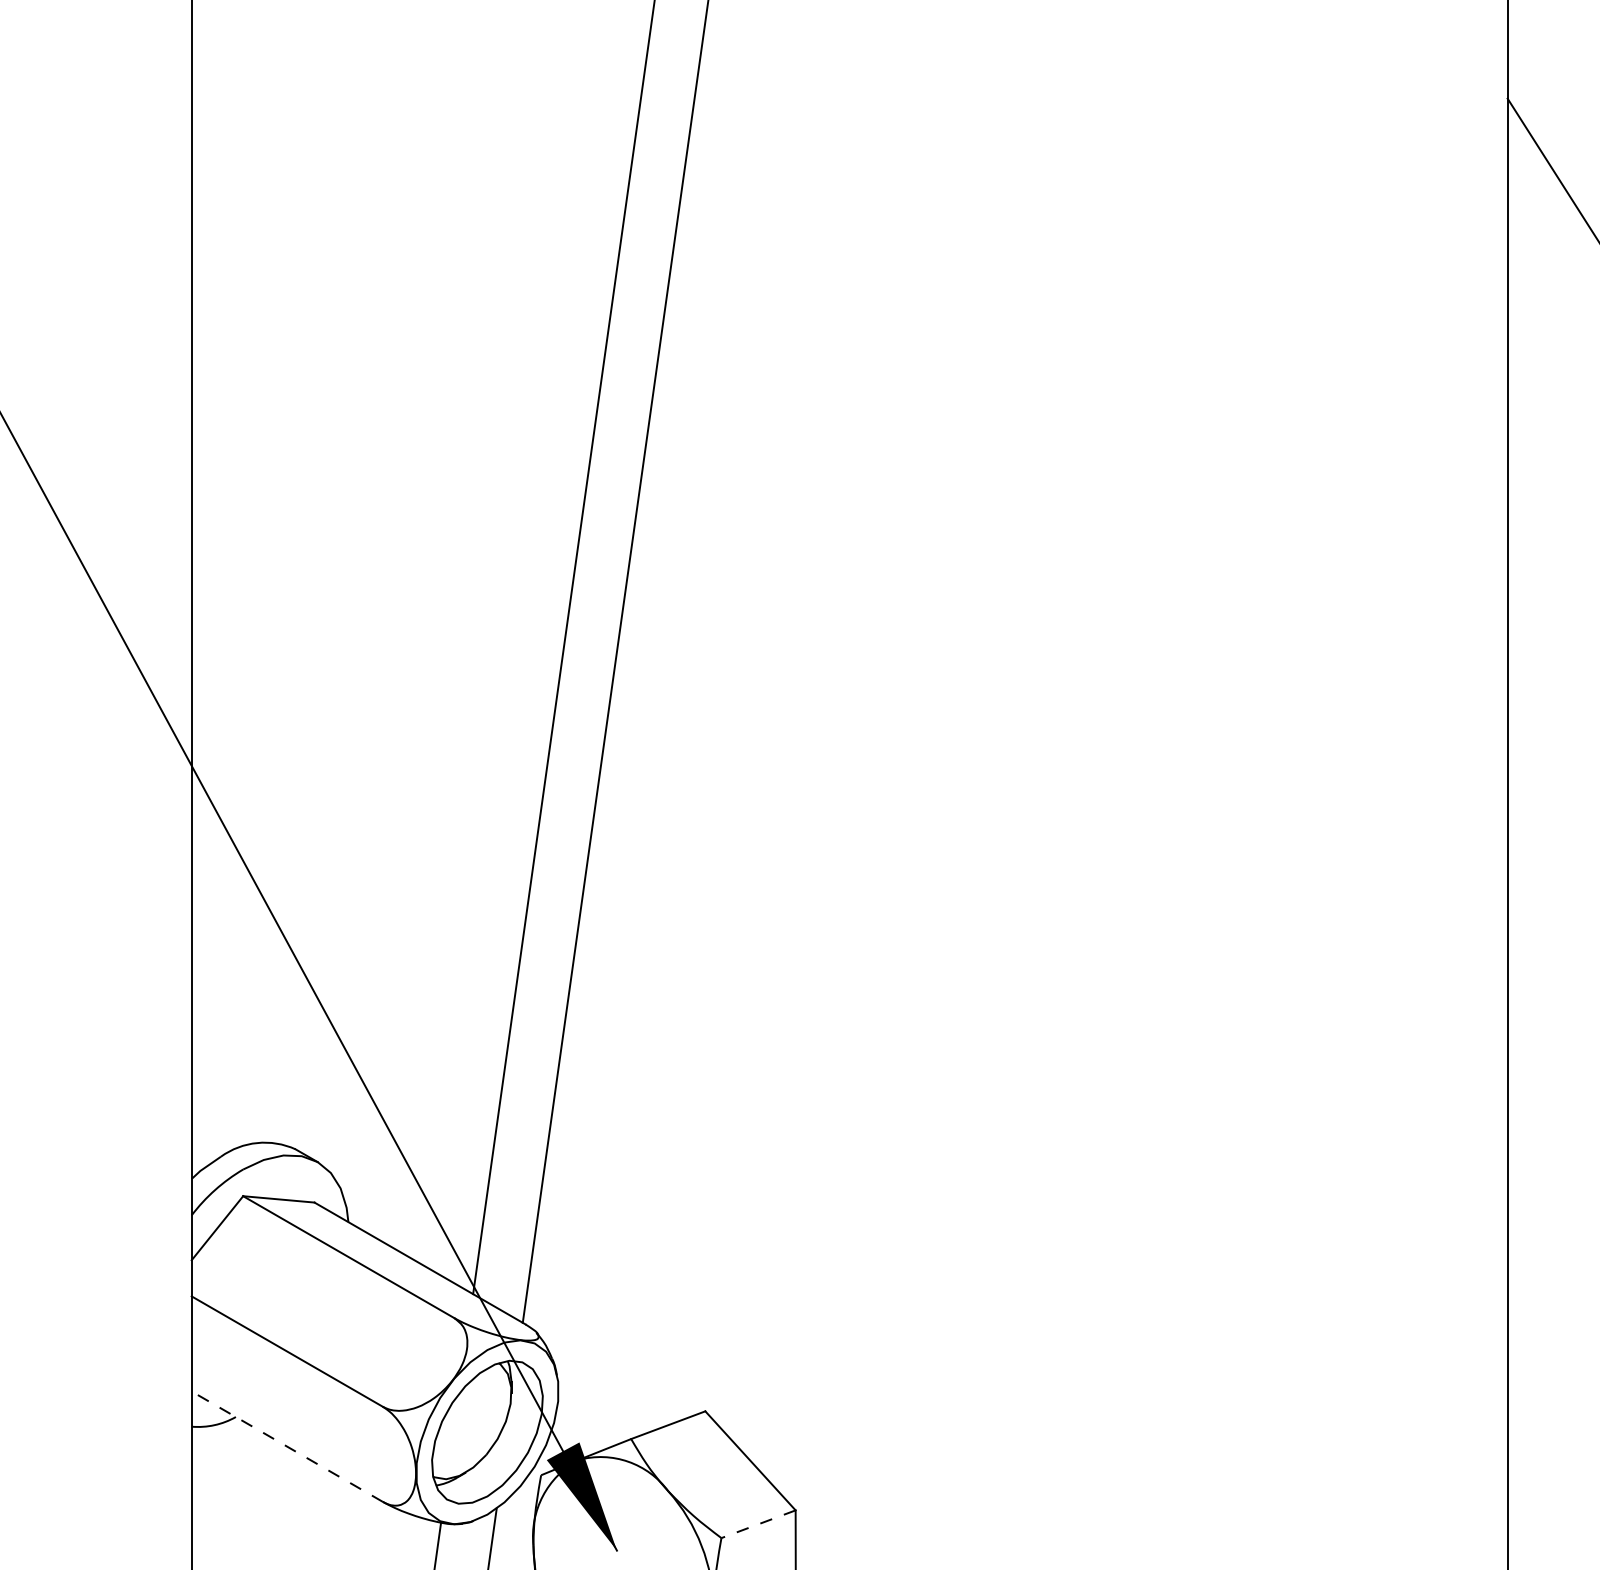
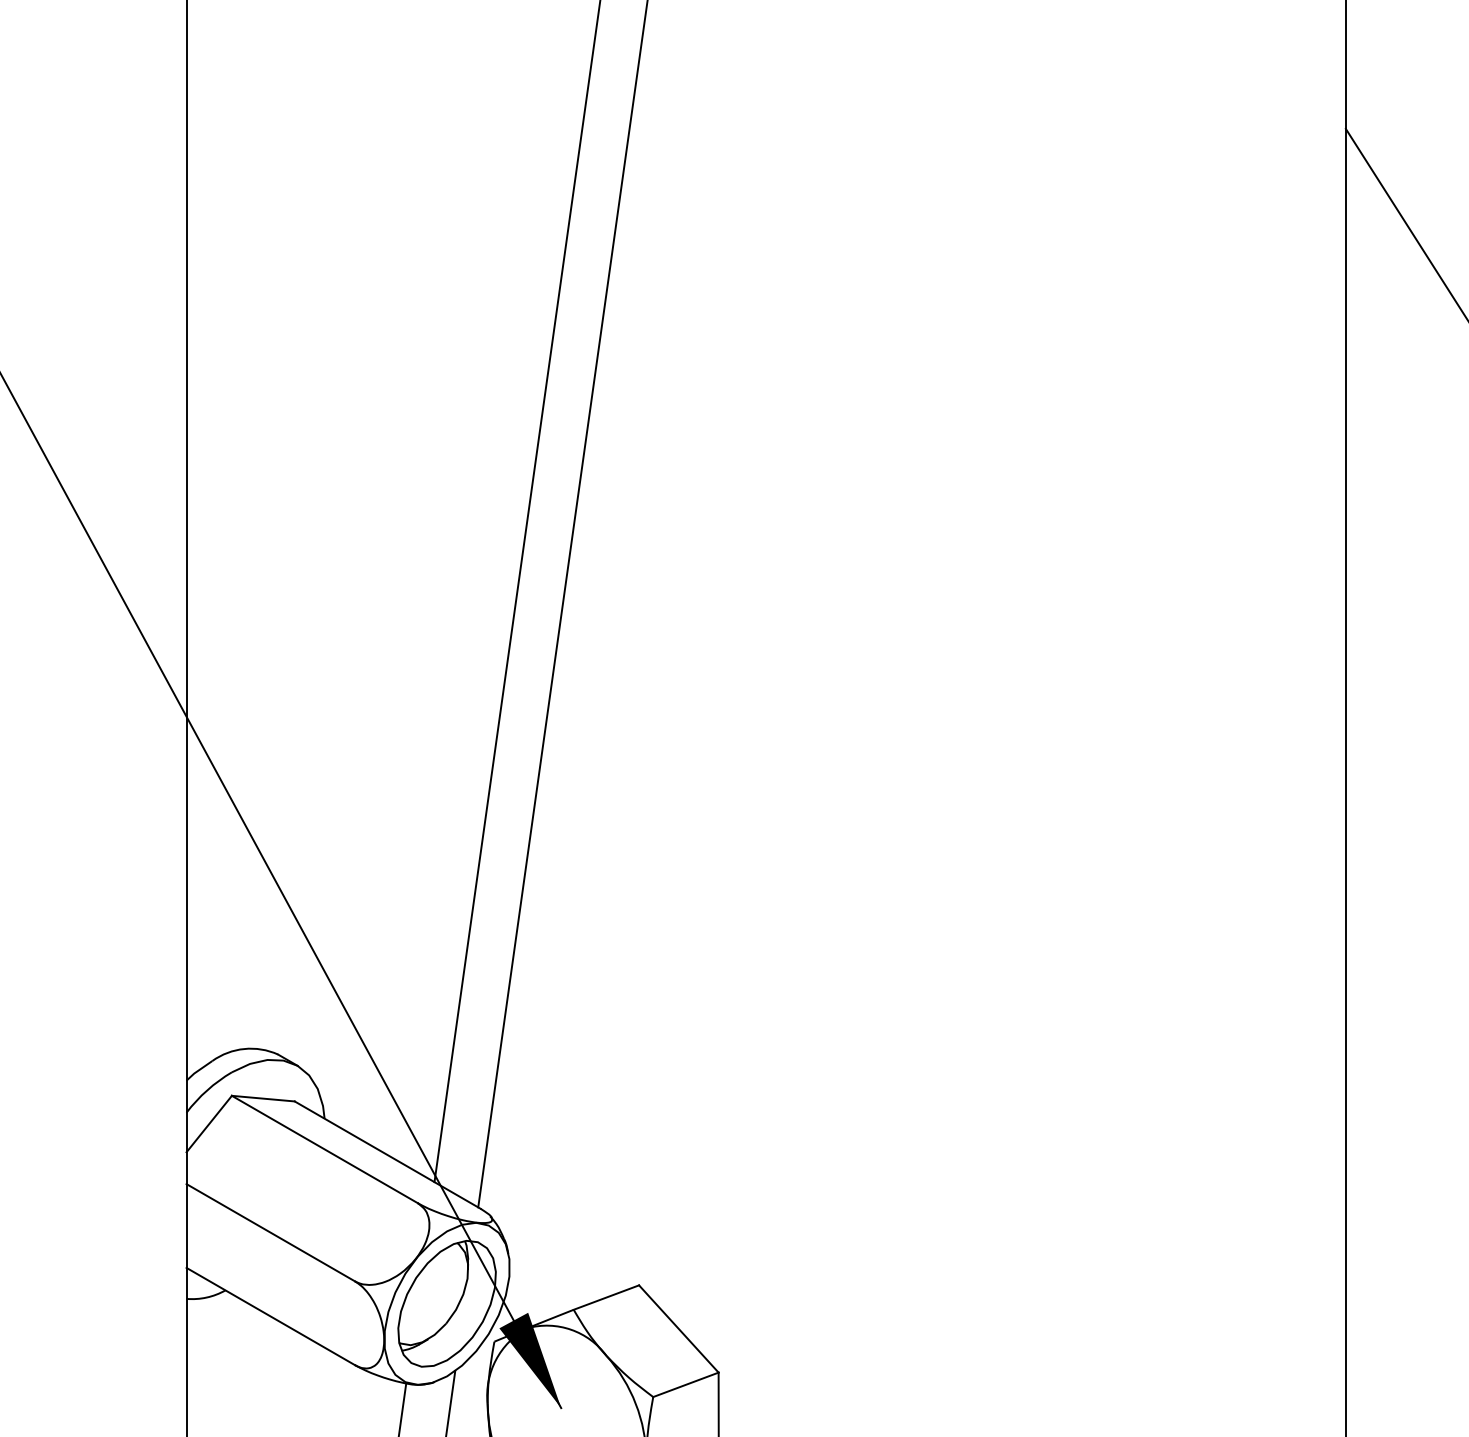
line: (286, 1446) -> (270, 1316), dashed -> solid
line: (758, 1523) -> (685, 1384), dashed -> solid

